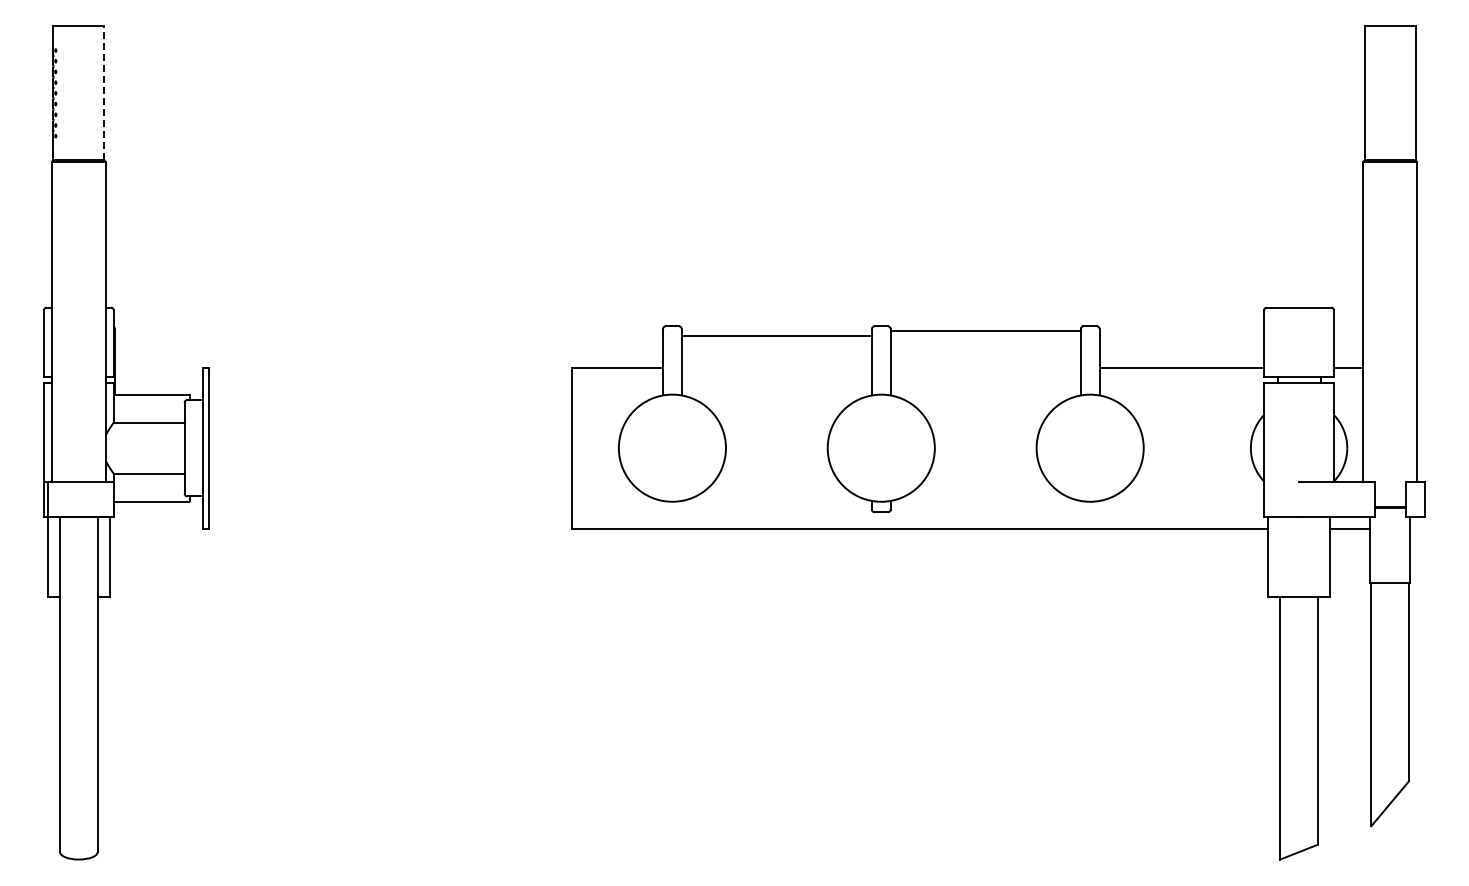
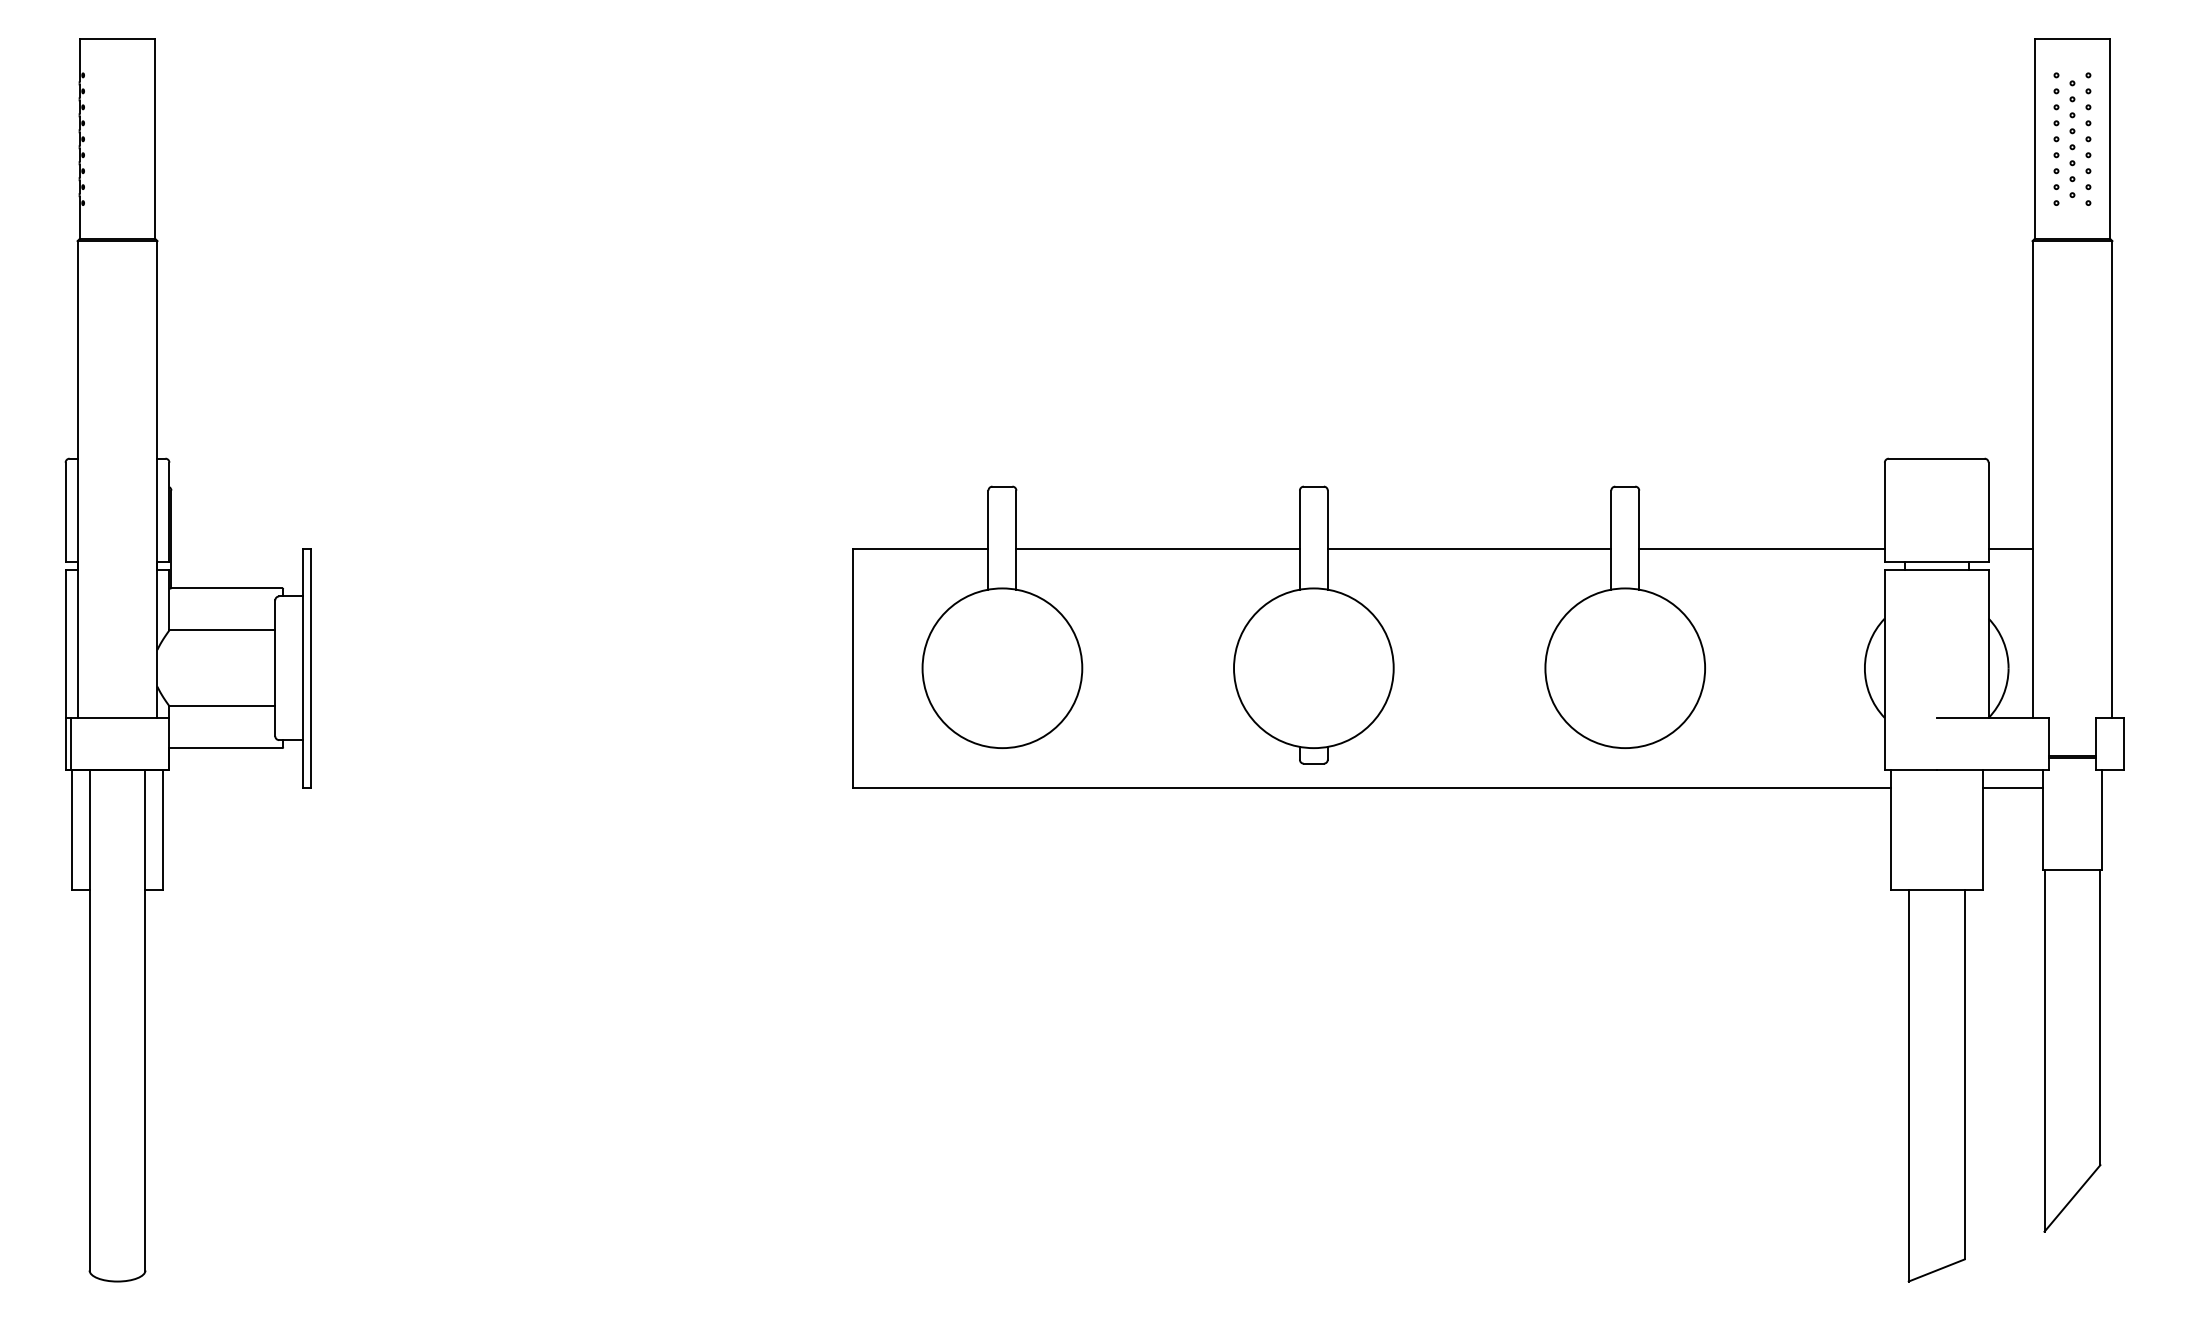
line: (104, 93) -> (155, 139), dashed -> solid
part: (1390, 93) -> (2073, 139), added
line: (985, 330) -> (1469, 547), moved
line: (776, 335) -> (1157, 547), moved

